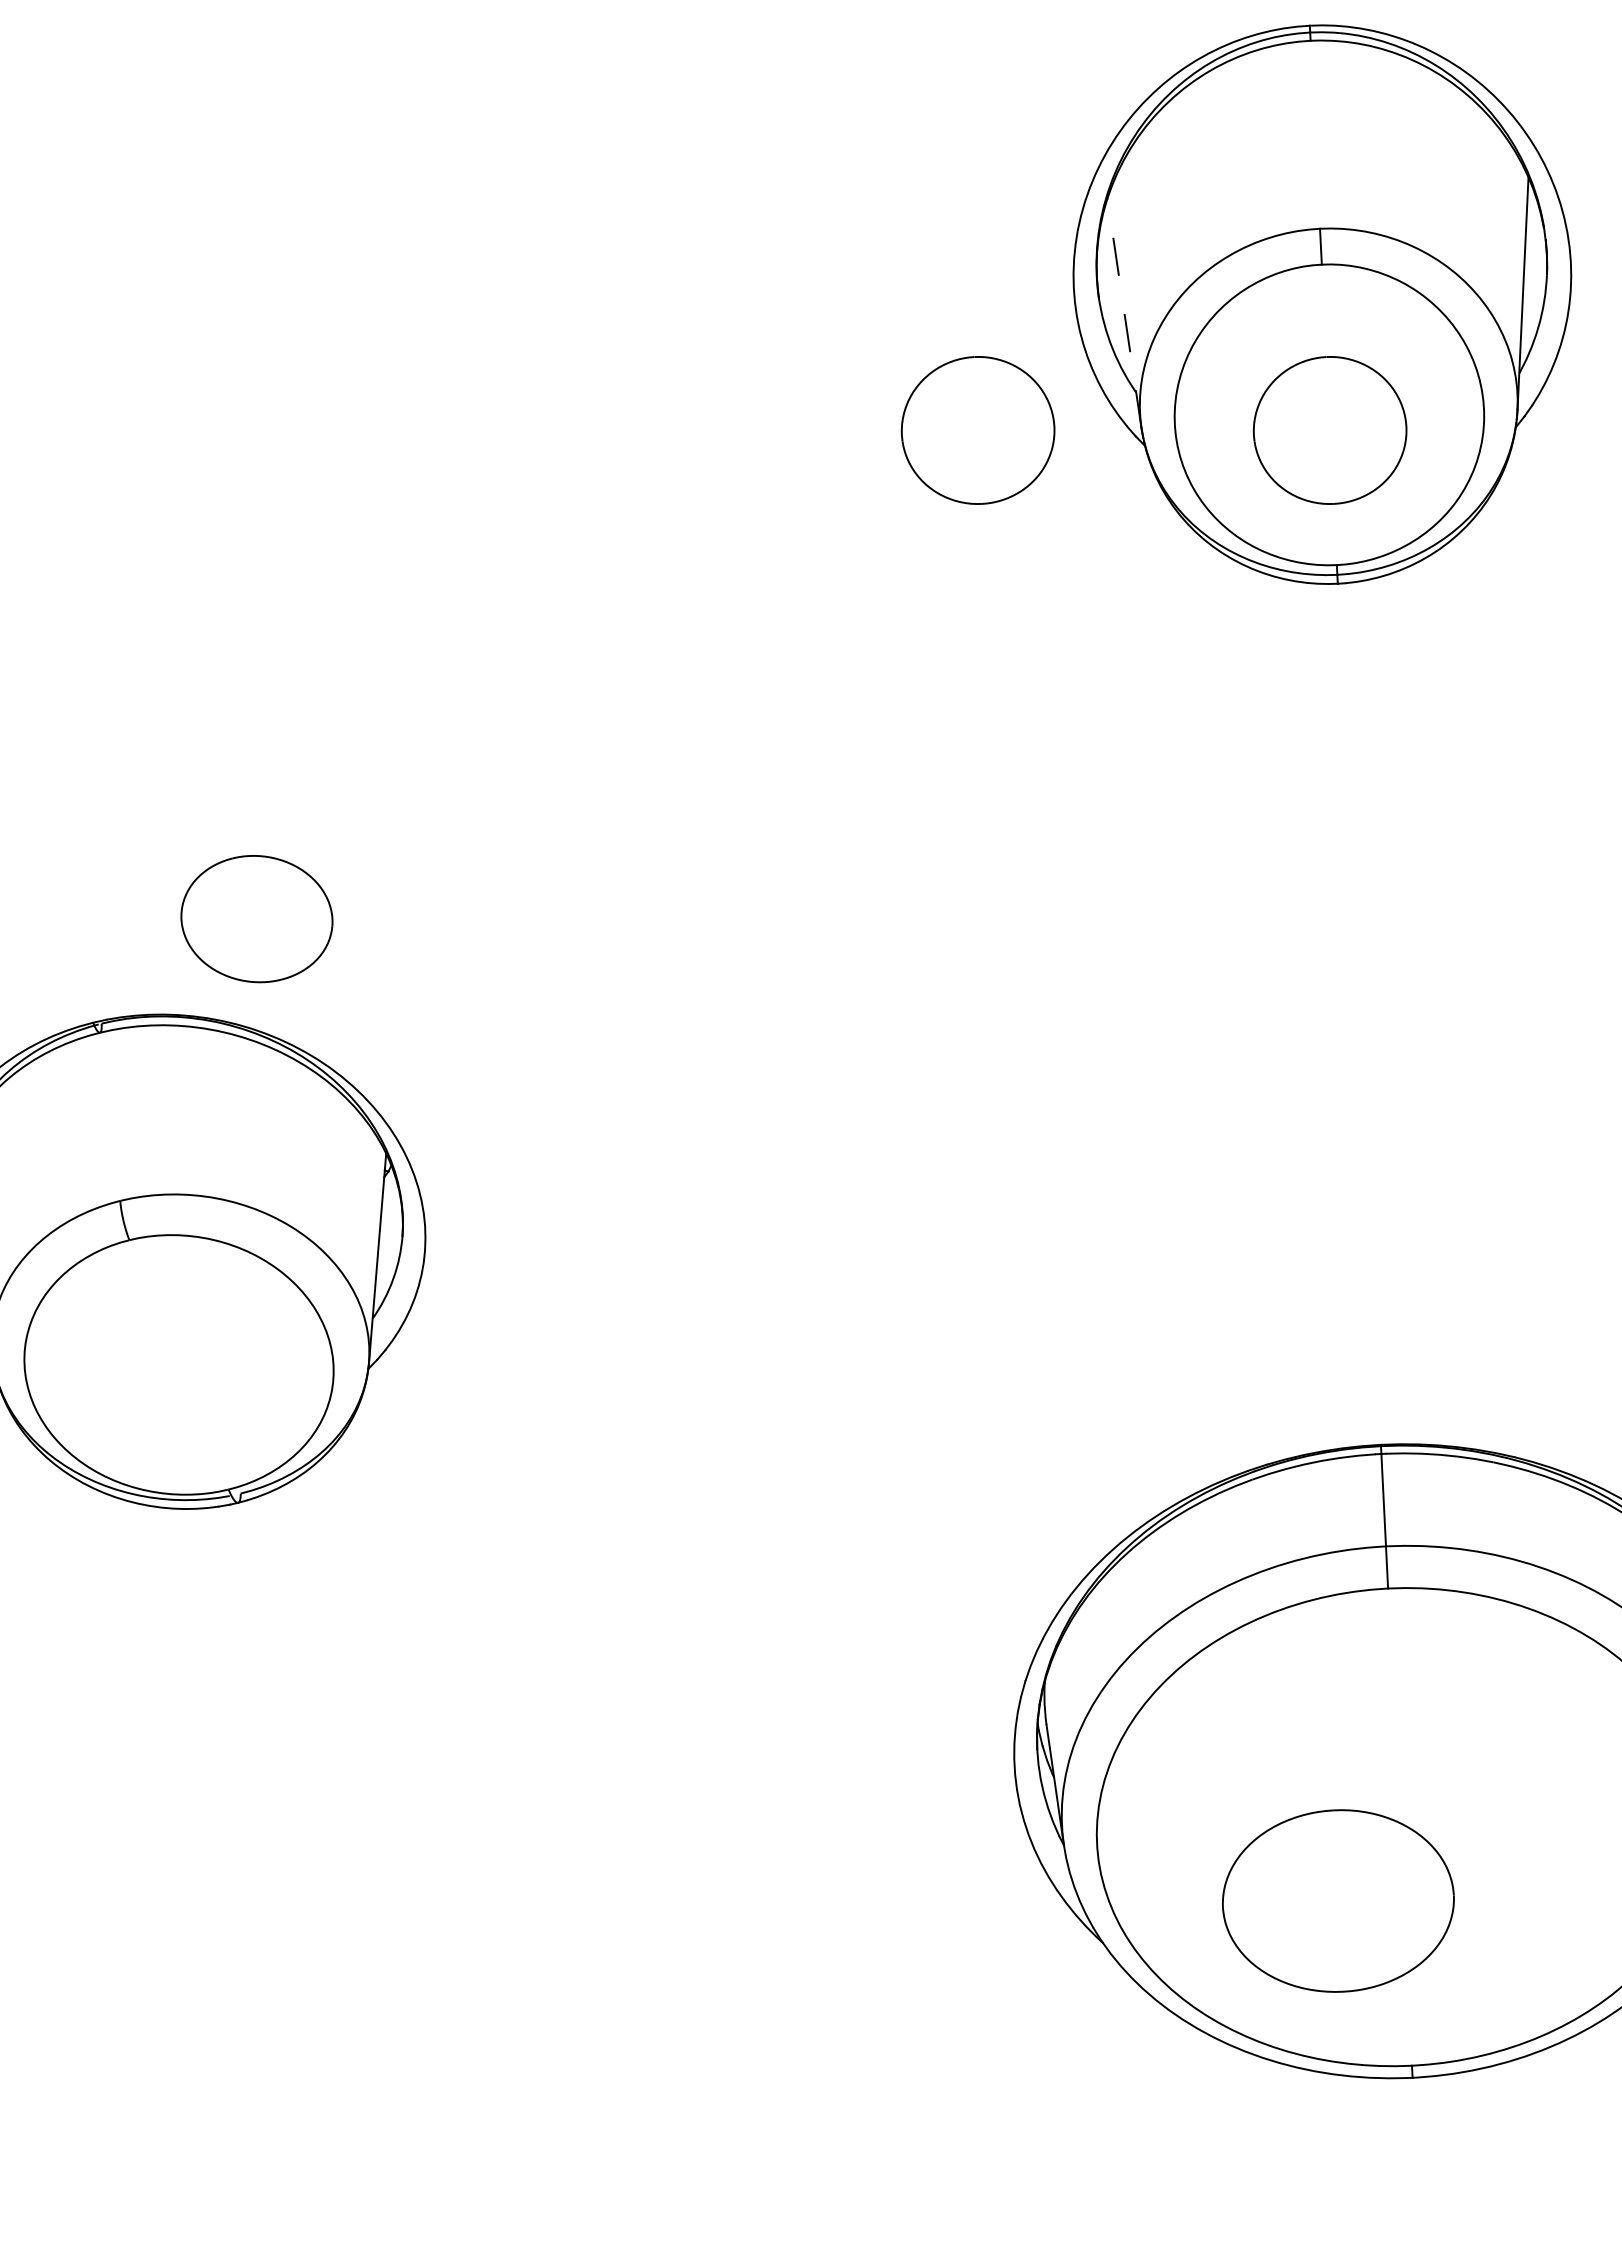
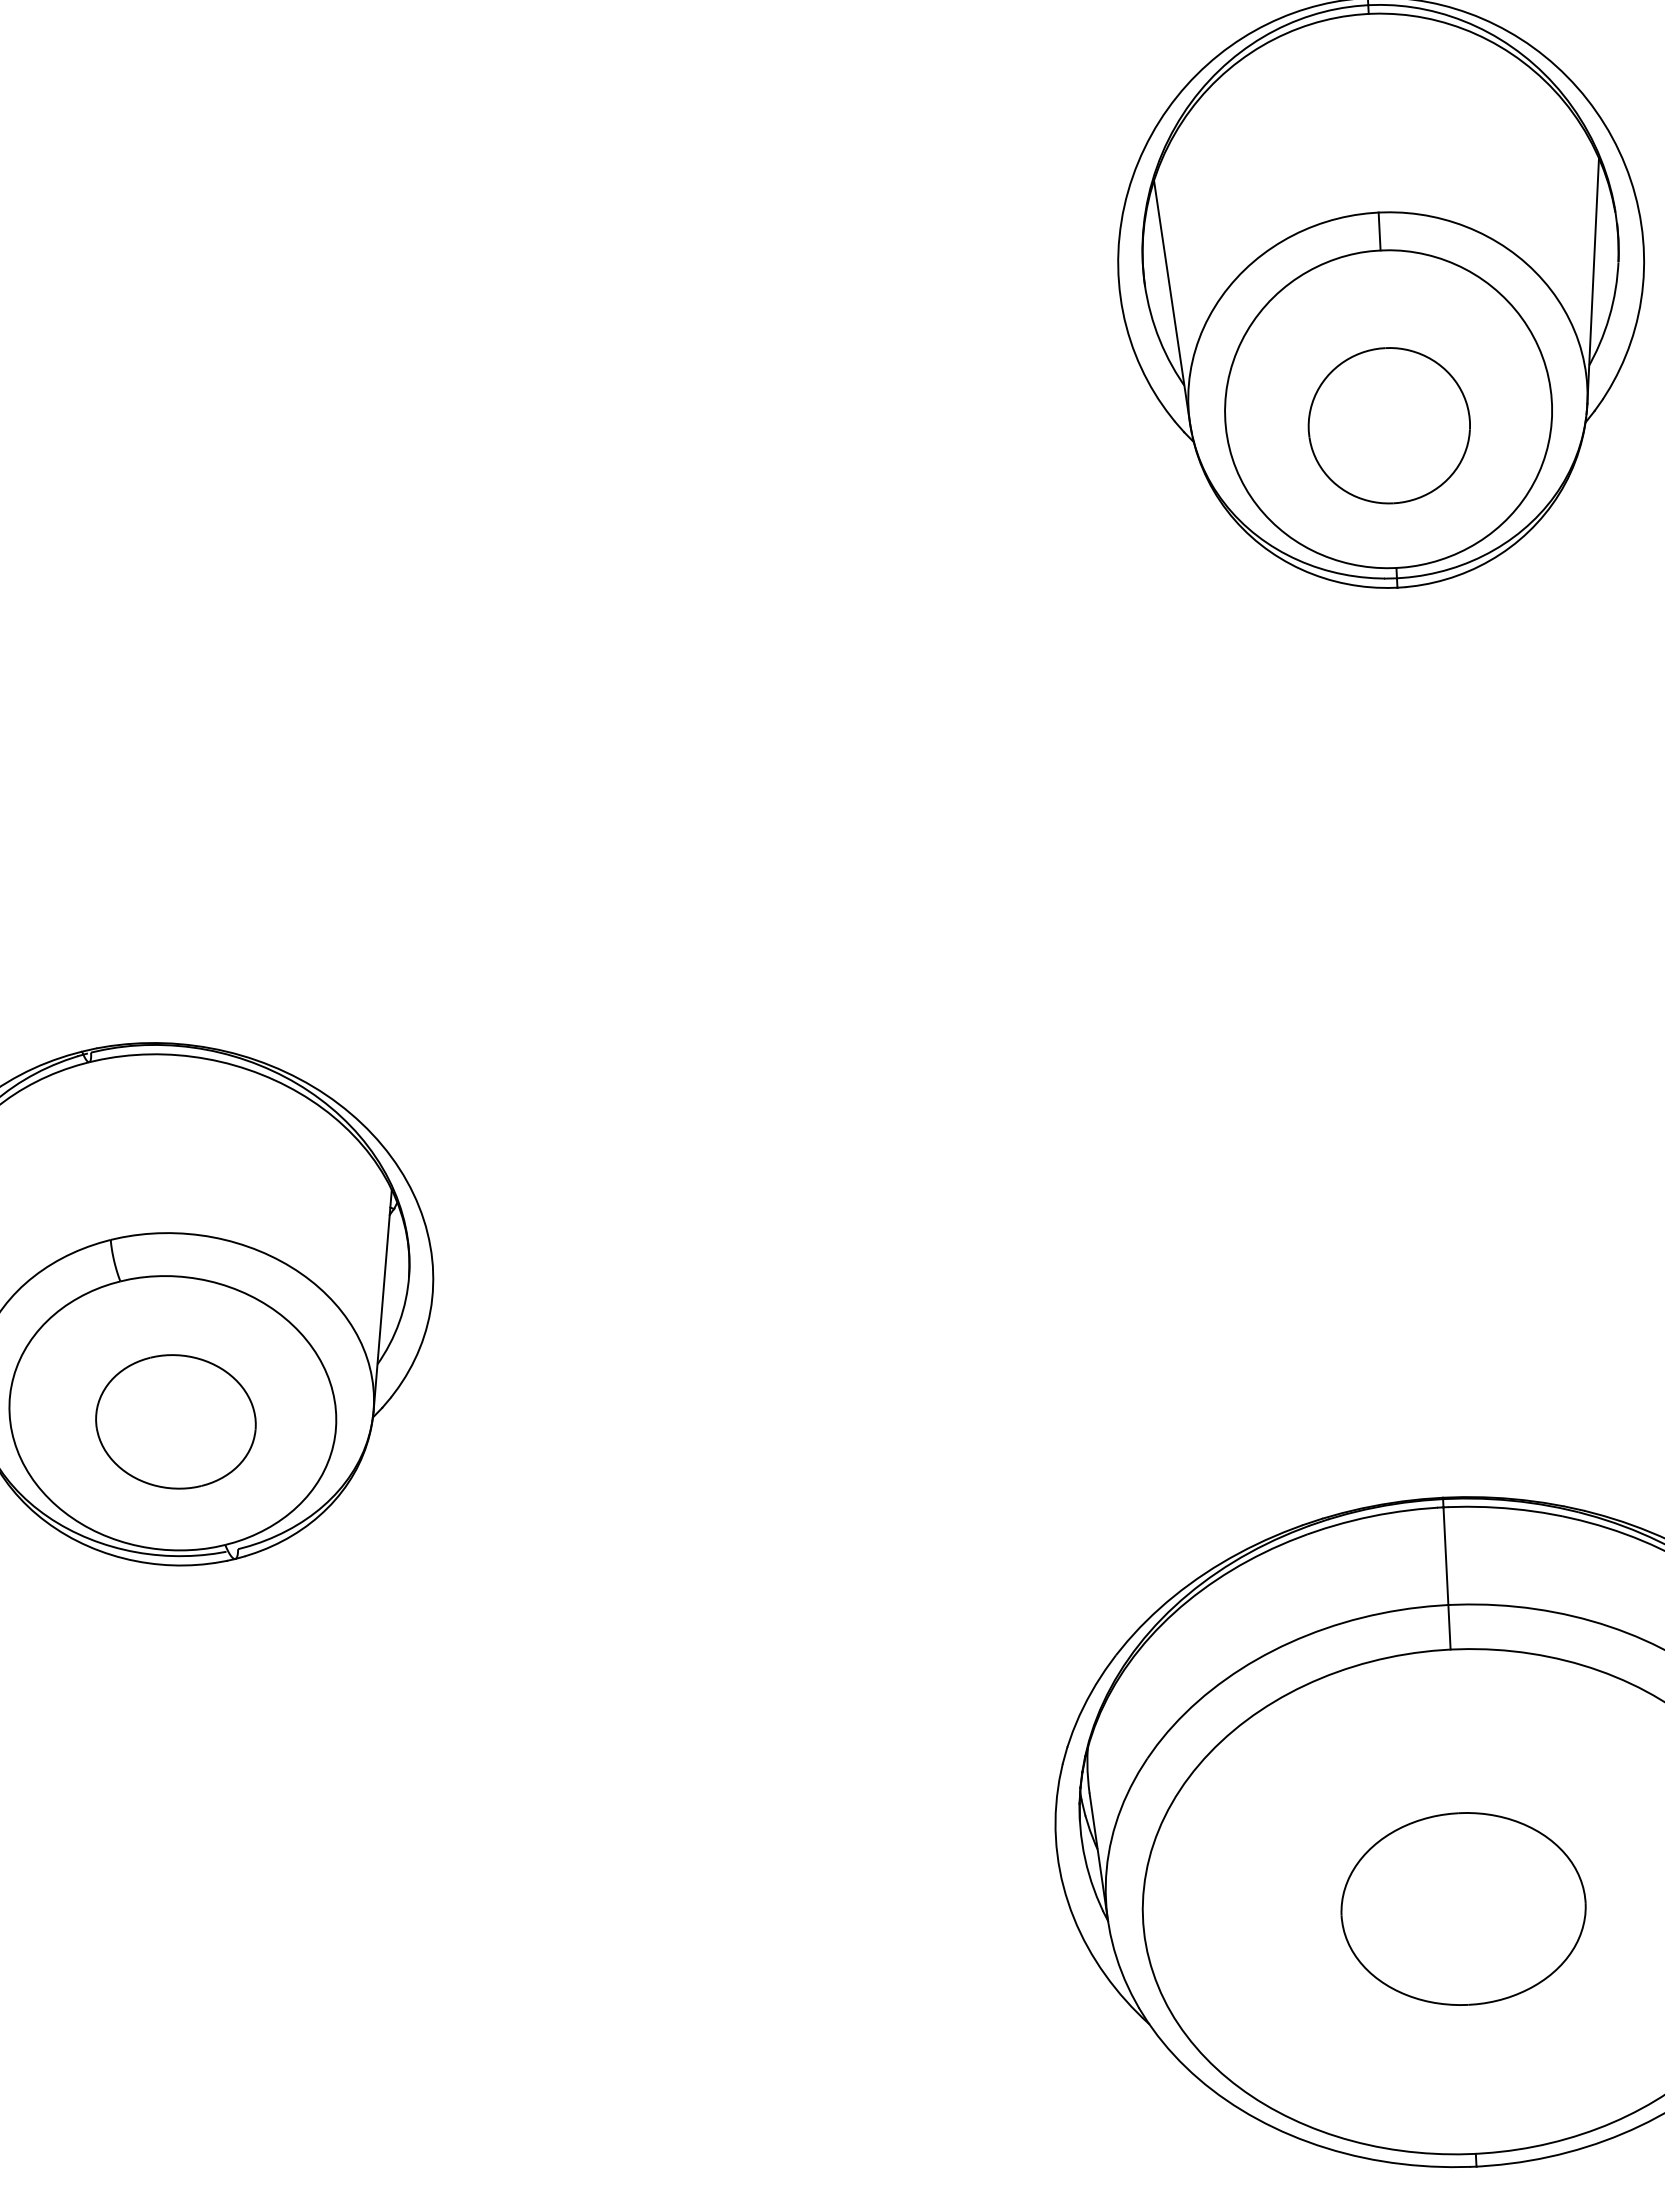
line: (1124, 312) -> (1172, 301), dashed -> solid
part: (977, 430) -> (1016, 425), removed
part: (256, 919) -> (175, 1422), moved
part: (1338, 1900) -> (1463, 1908), moved

